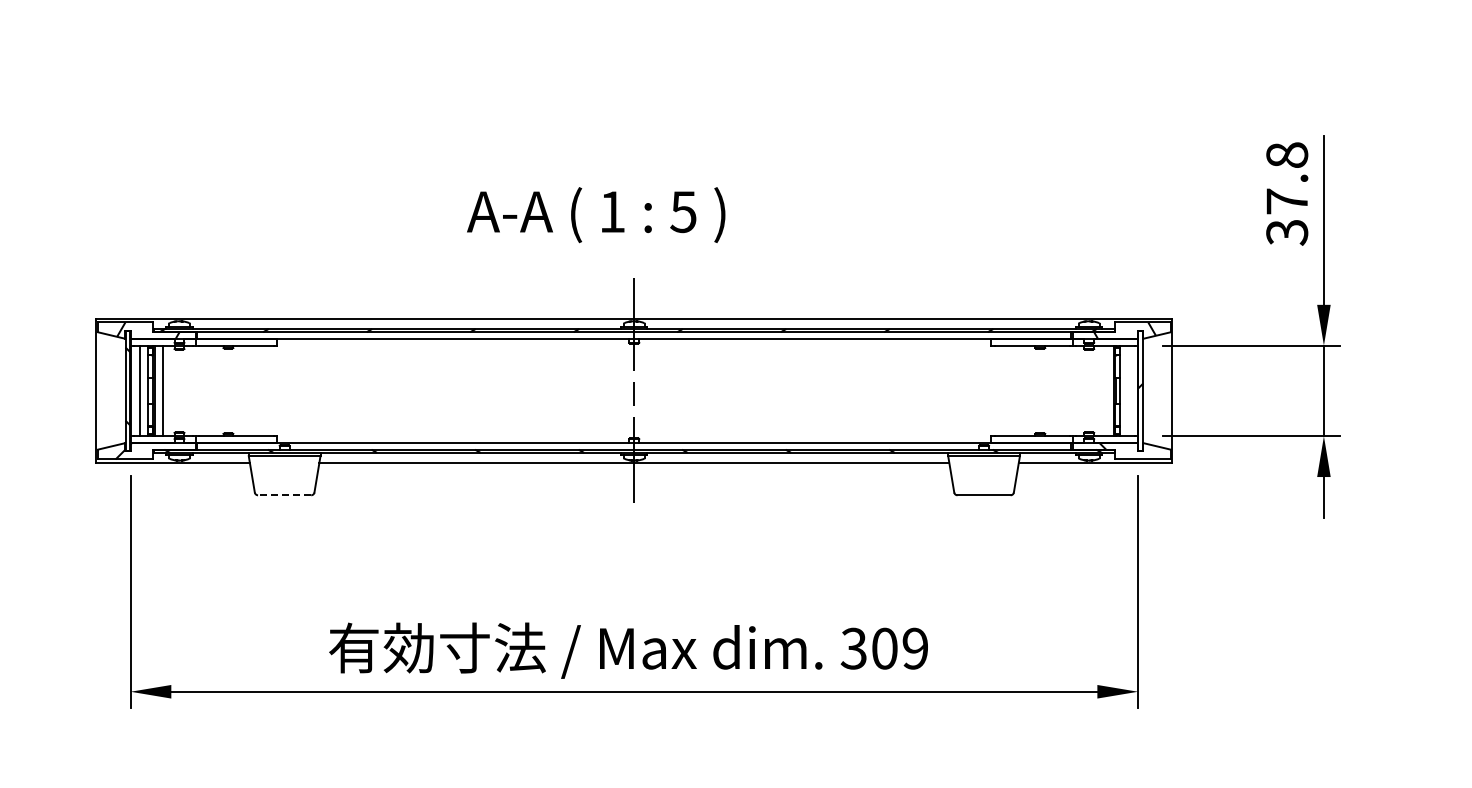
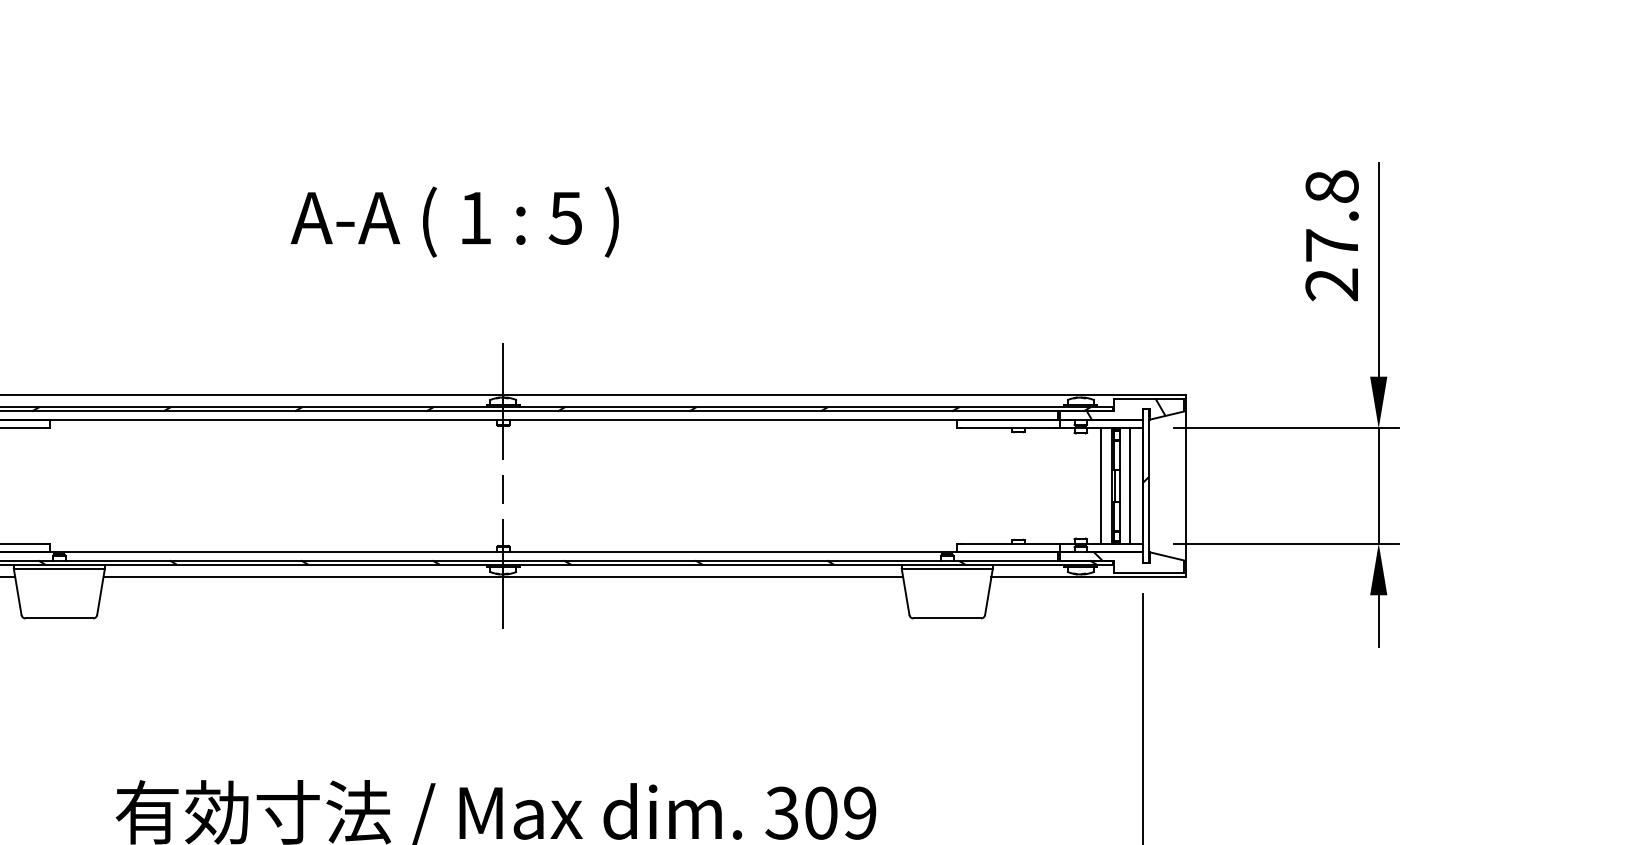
text: (596, 215) -> (455, 222), moved
text: (1287, 232) -> (1332, 284), 37.8 -> 27.8
line: (1105, 390) -> (1101, 485), added
line: (1128, 390) -> (1130, 485), added
line: (284, 495) -> (59, 618), dashed -> solid

